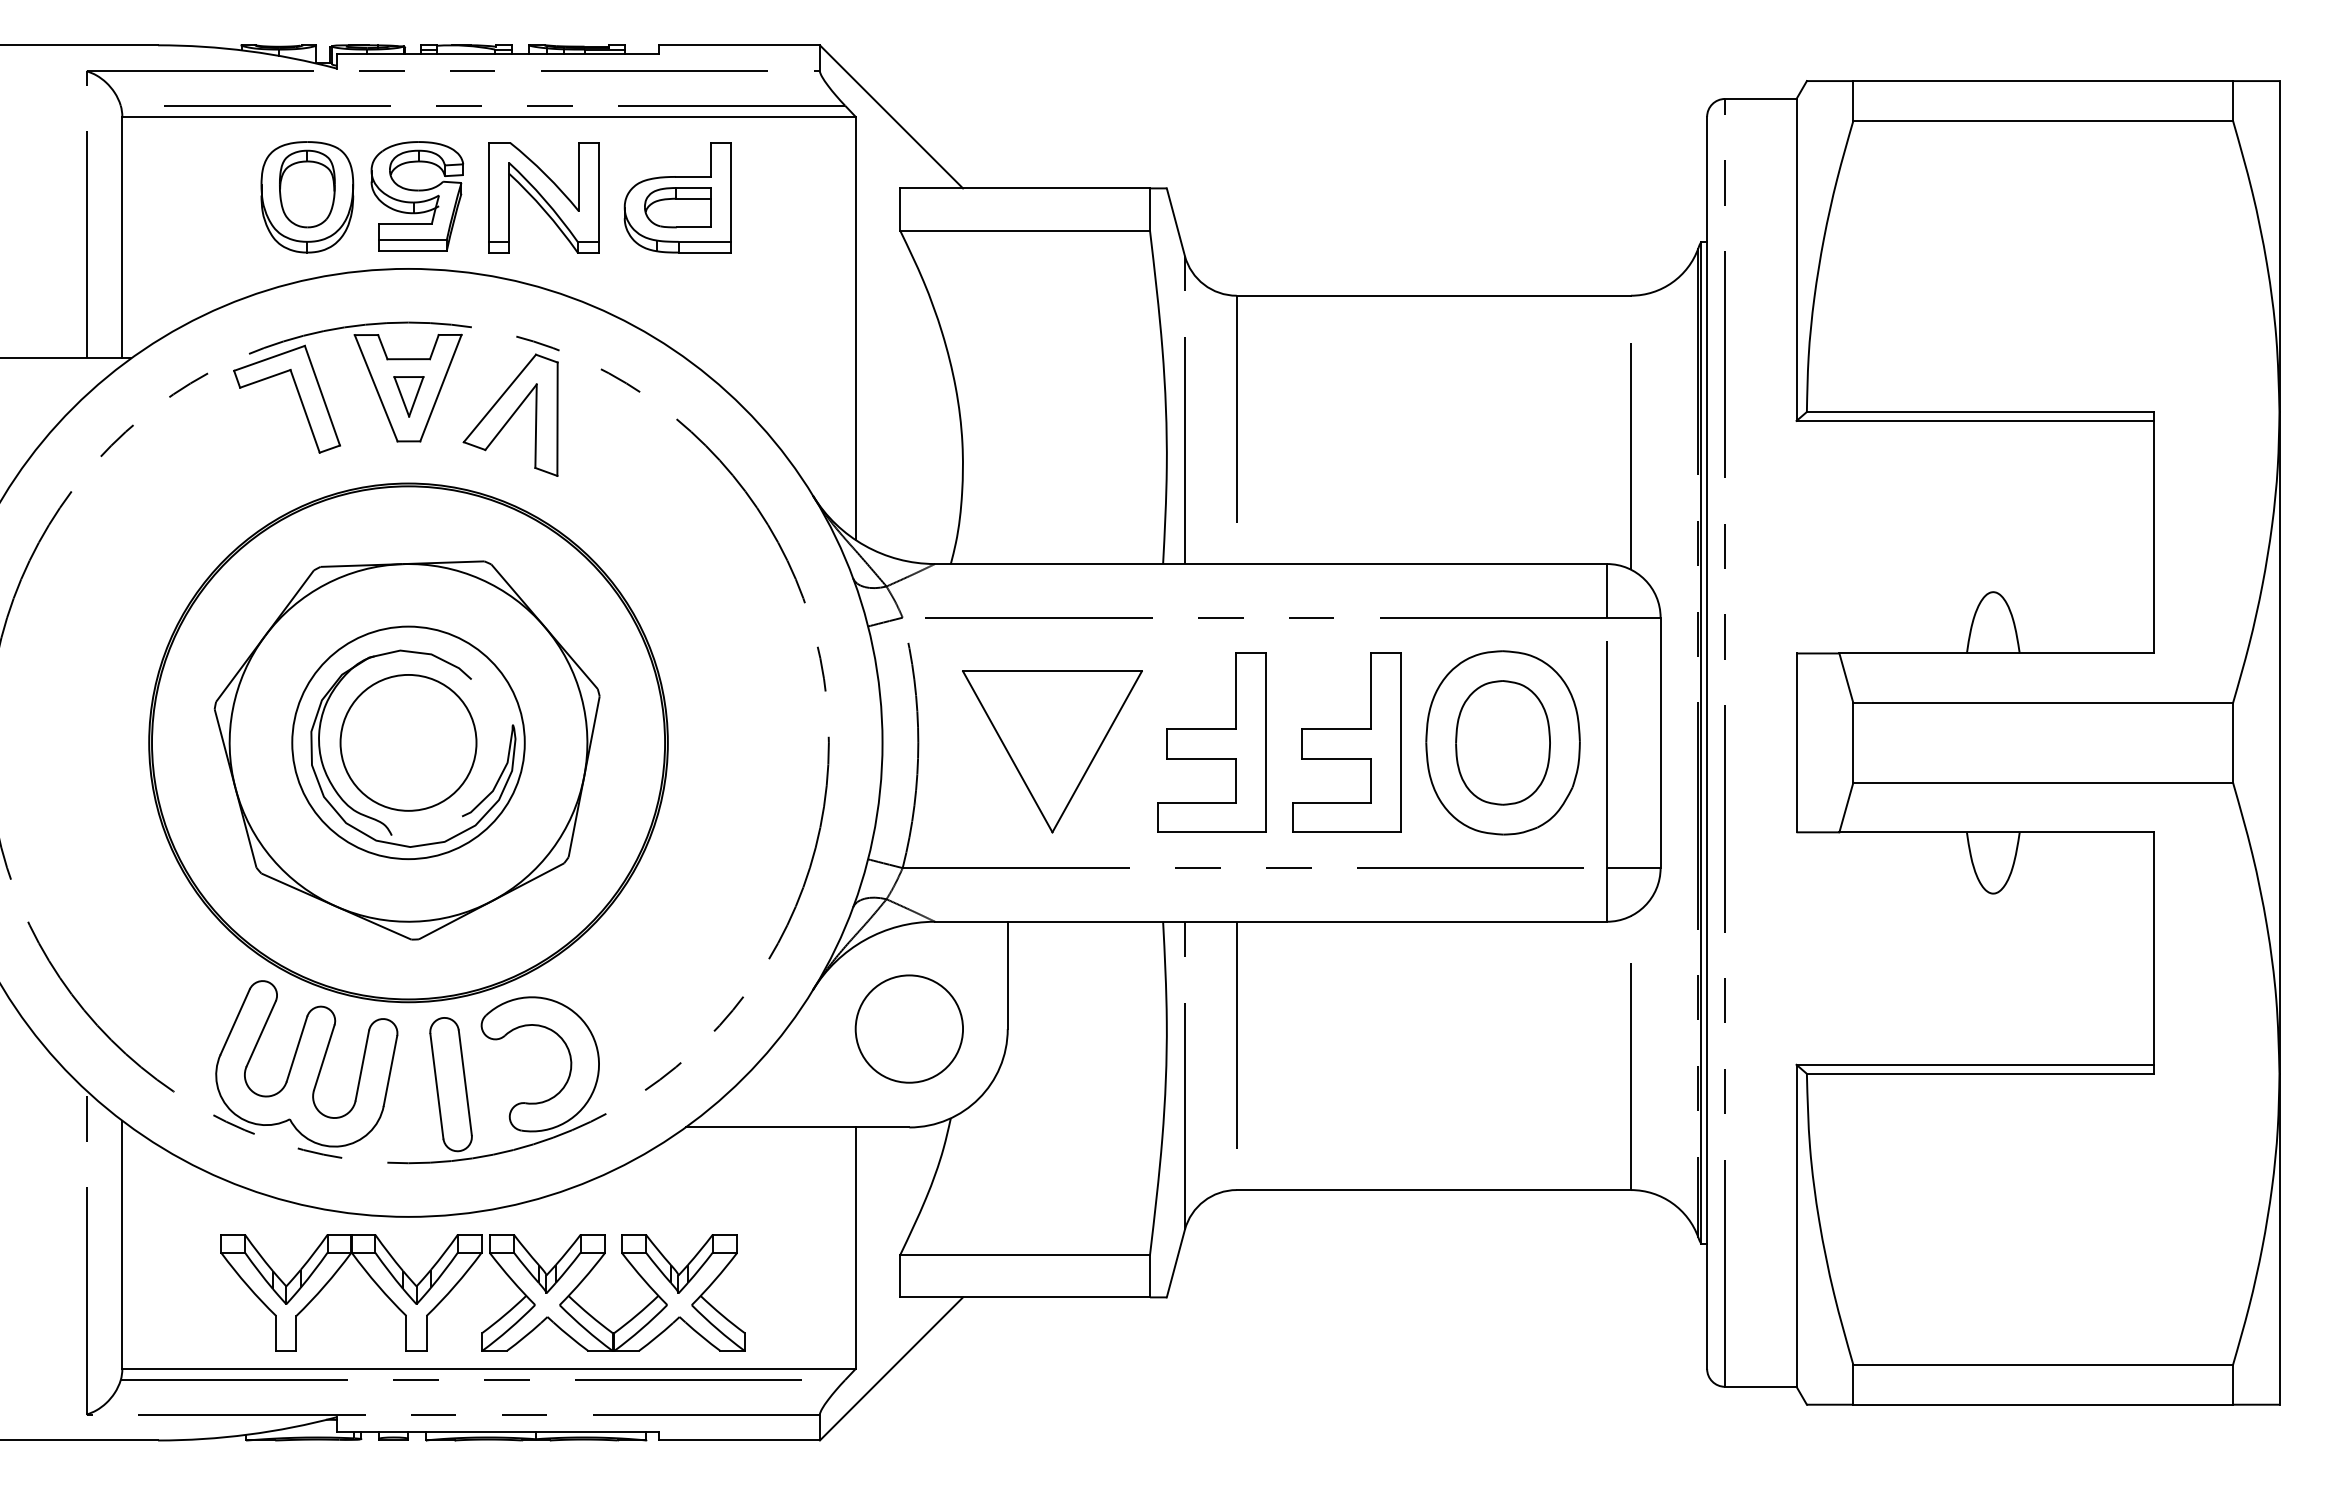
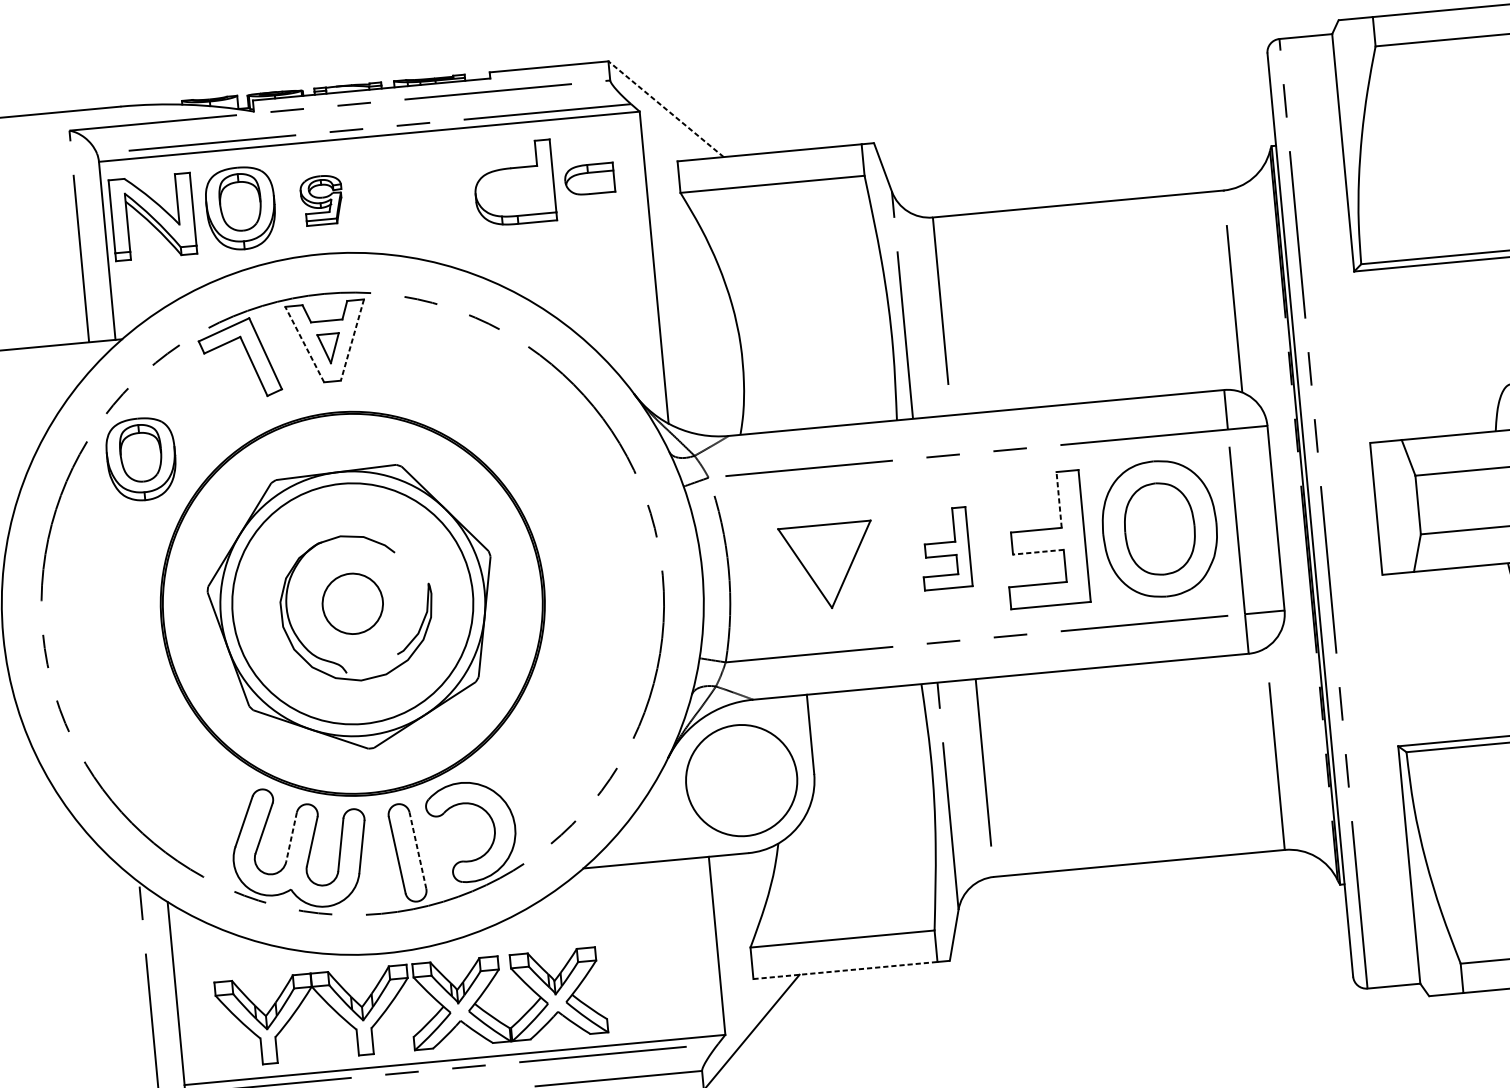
line: (891, 116) -> (666, 108), solid -> dashed
part: (417, 196) -> (322, 200), size x0.6
part: (543, 197) -> (152, 216), moved
part: (677, 207) -> (589, 179), moved
line: (376, 387) -> (304, 344), solid -> dashed
line: (440, 388) -> (352, 340), solid -> dashed
part: (510, 414) -> (405, 354), removed
part: (142, 522) -> (141, 459), added
line: (1371, 691) -> (1059, 500), solid -> dashed
circle: (408, 742) -> (352, 603), size x0.6
circle: (408, 742) -> (352, 603), size x1.4
part: (1211, 742) -> (944, 548), size x0.6
part: (1052, 751) -> (828, 566), size x0.7
line: (1336, 758) -> (1038, 551), solid -> dashed
circle: (909, 1028) -> (741, 780), size x1.4
line: (297, 1049) -> (291, 837), solid -> dashed
line: (465, 1082) -> (418, 850), solid -> dashed
part: (465, 1275) -> (397, 995), moved
line: (1025, 1297) -> (845, 970), solid -> dashed

